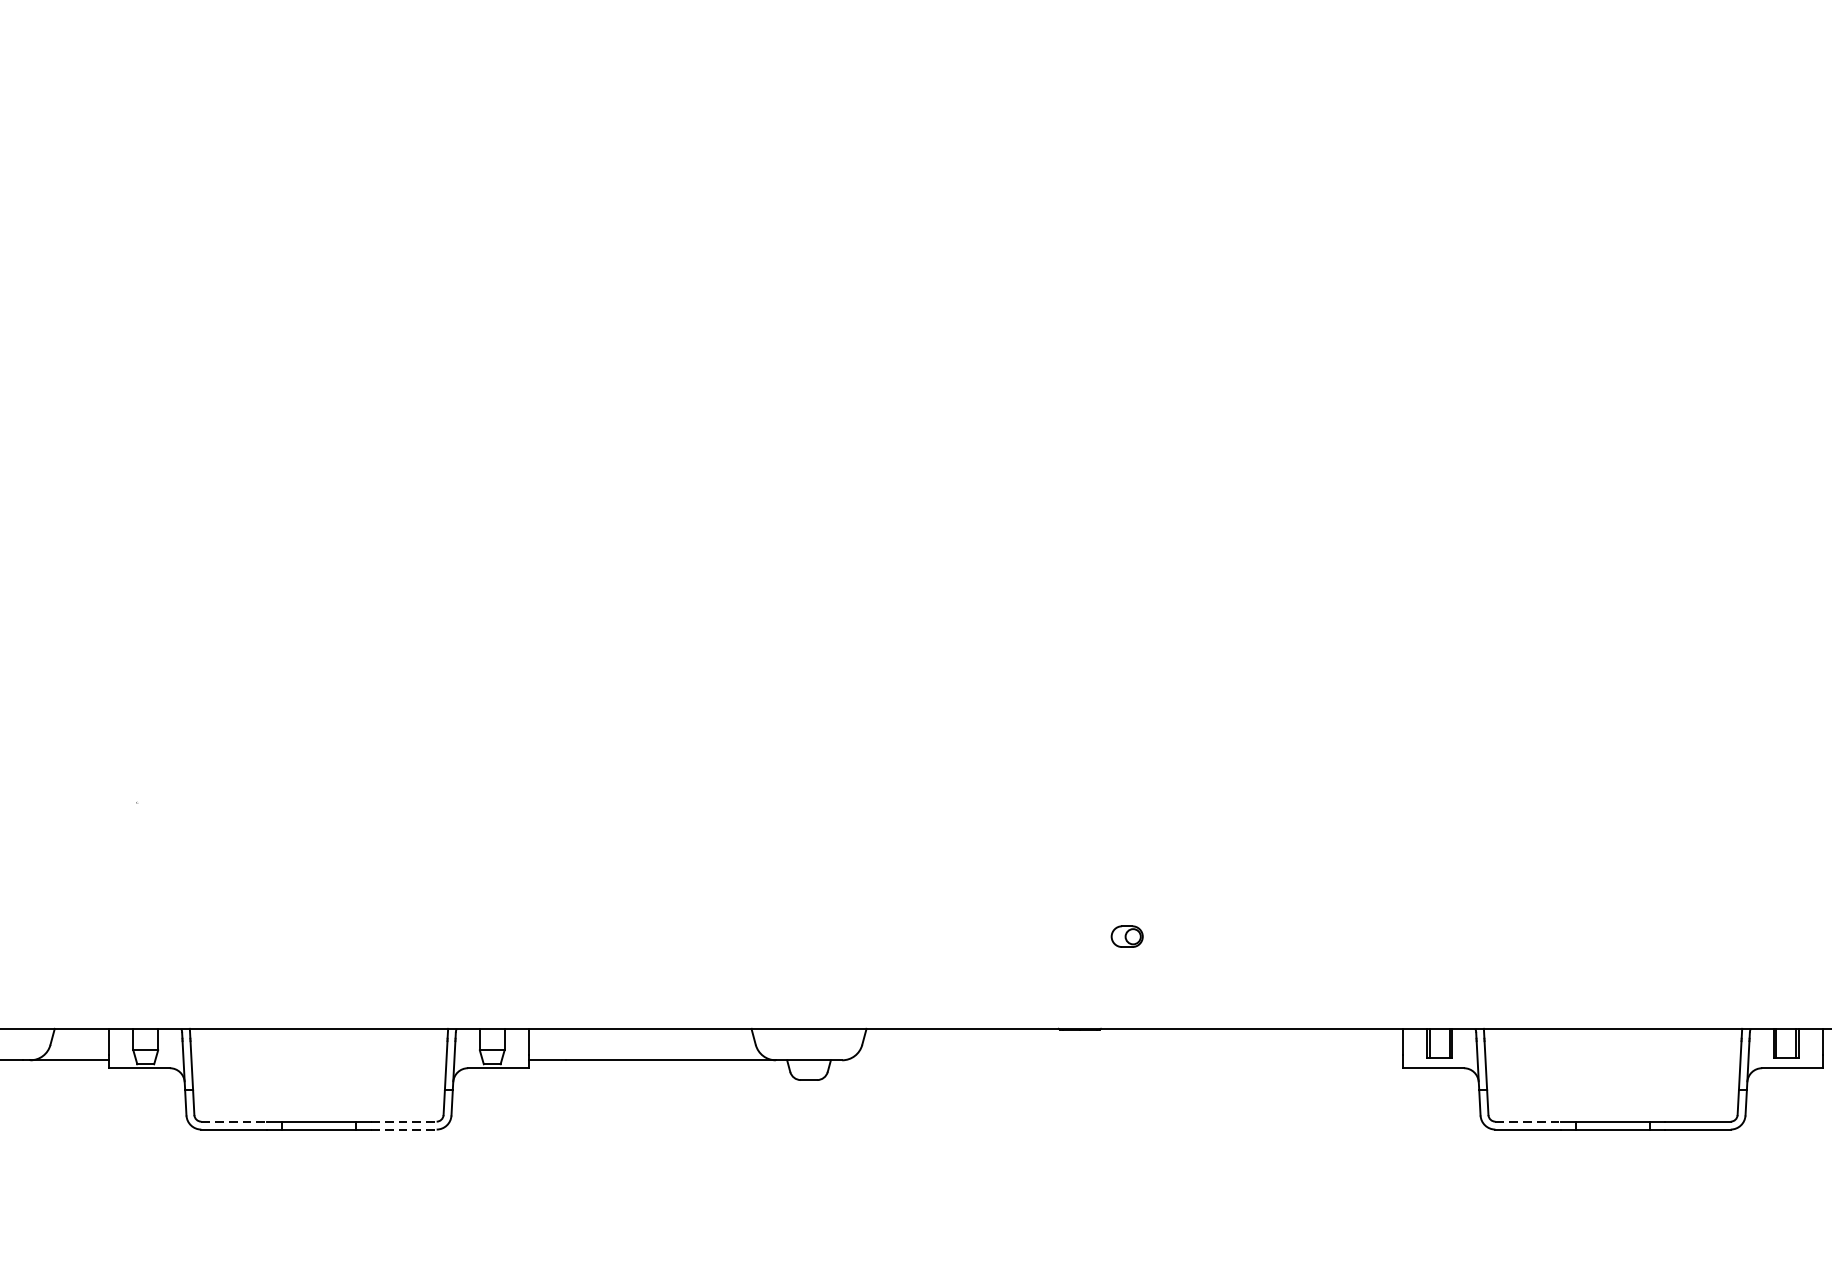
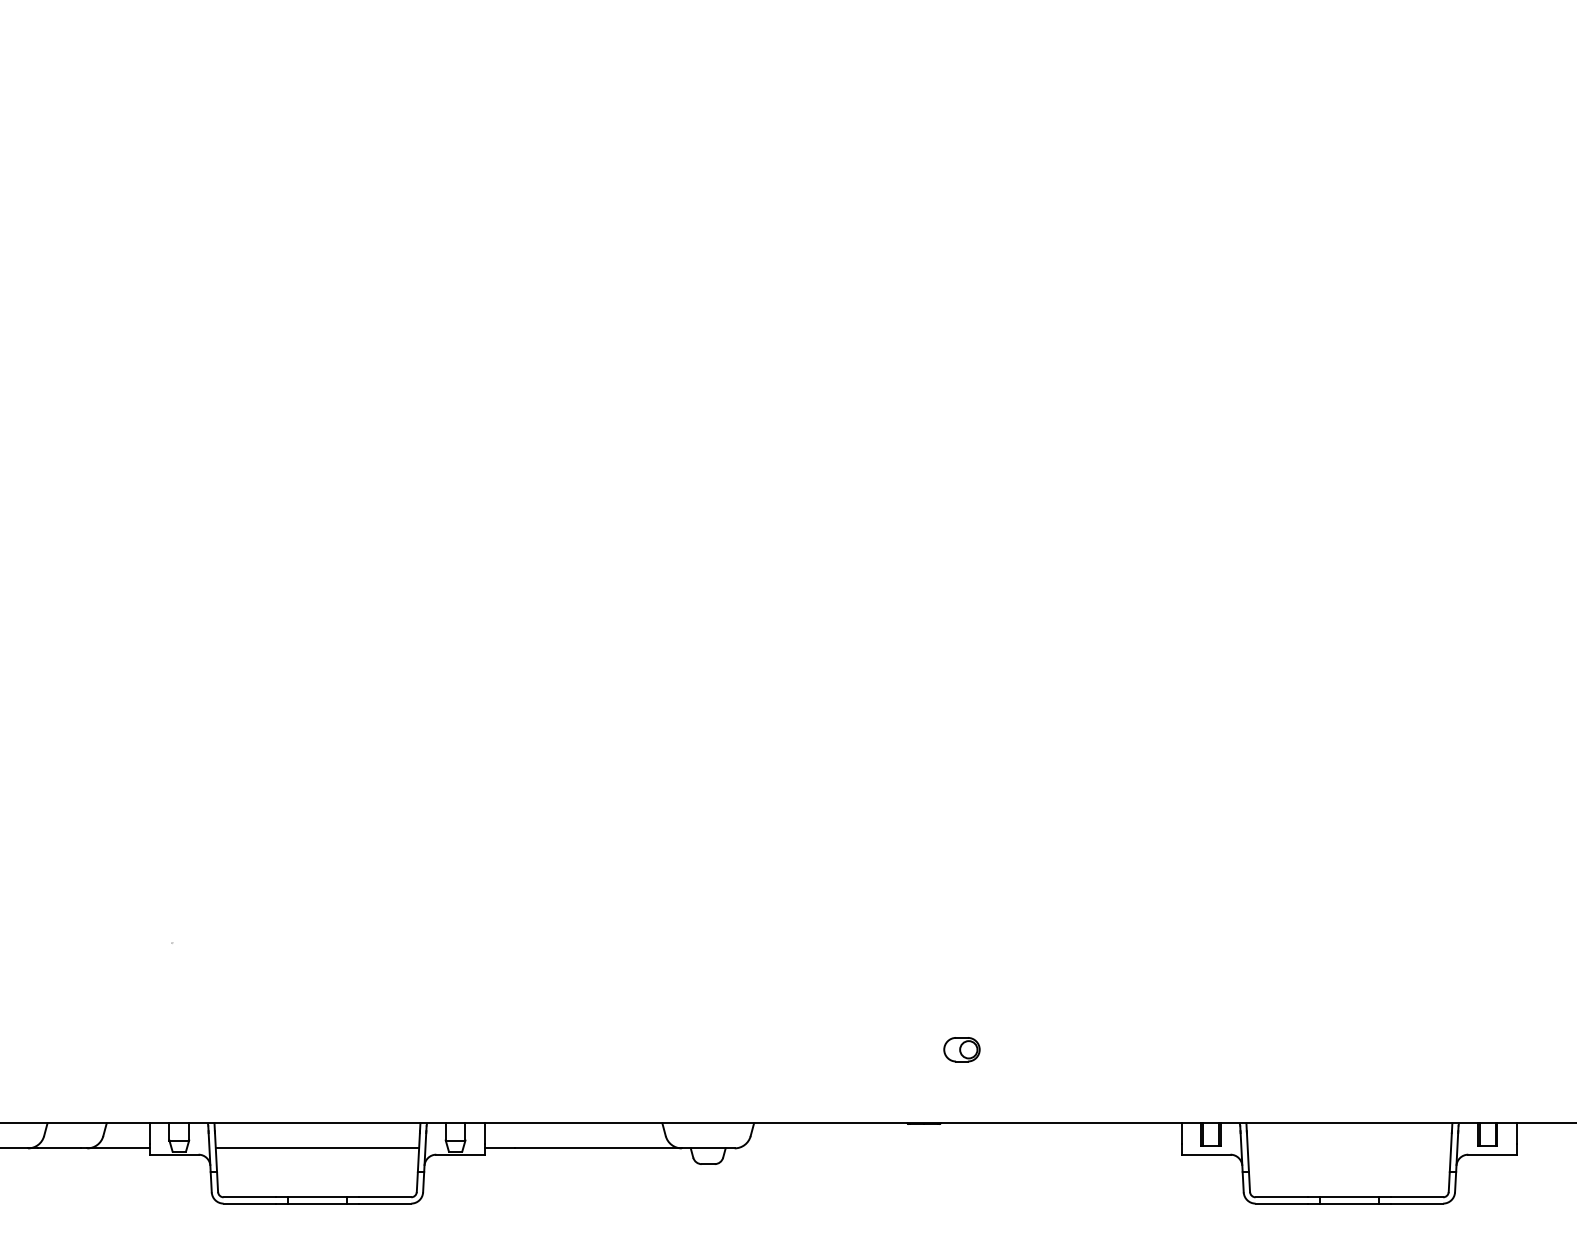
part: (1126, 936) -> (961, 1049), size x1.43
line: (319, 1060) -> (317, 1148), added
line: (235, 1121) -> (250, 1197), dashed -> solid
line: (404, 1121) -> (385, 1197), dashed -> solid
line: (1529, 1121) -> (1282, 1197), dashed -> solid
line: (404, 1129) -> (385, 1203), dashed -> solid

